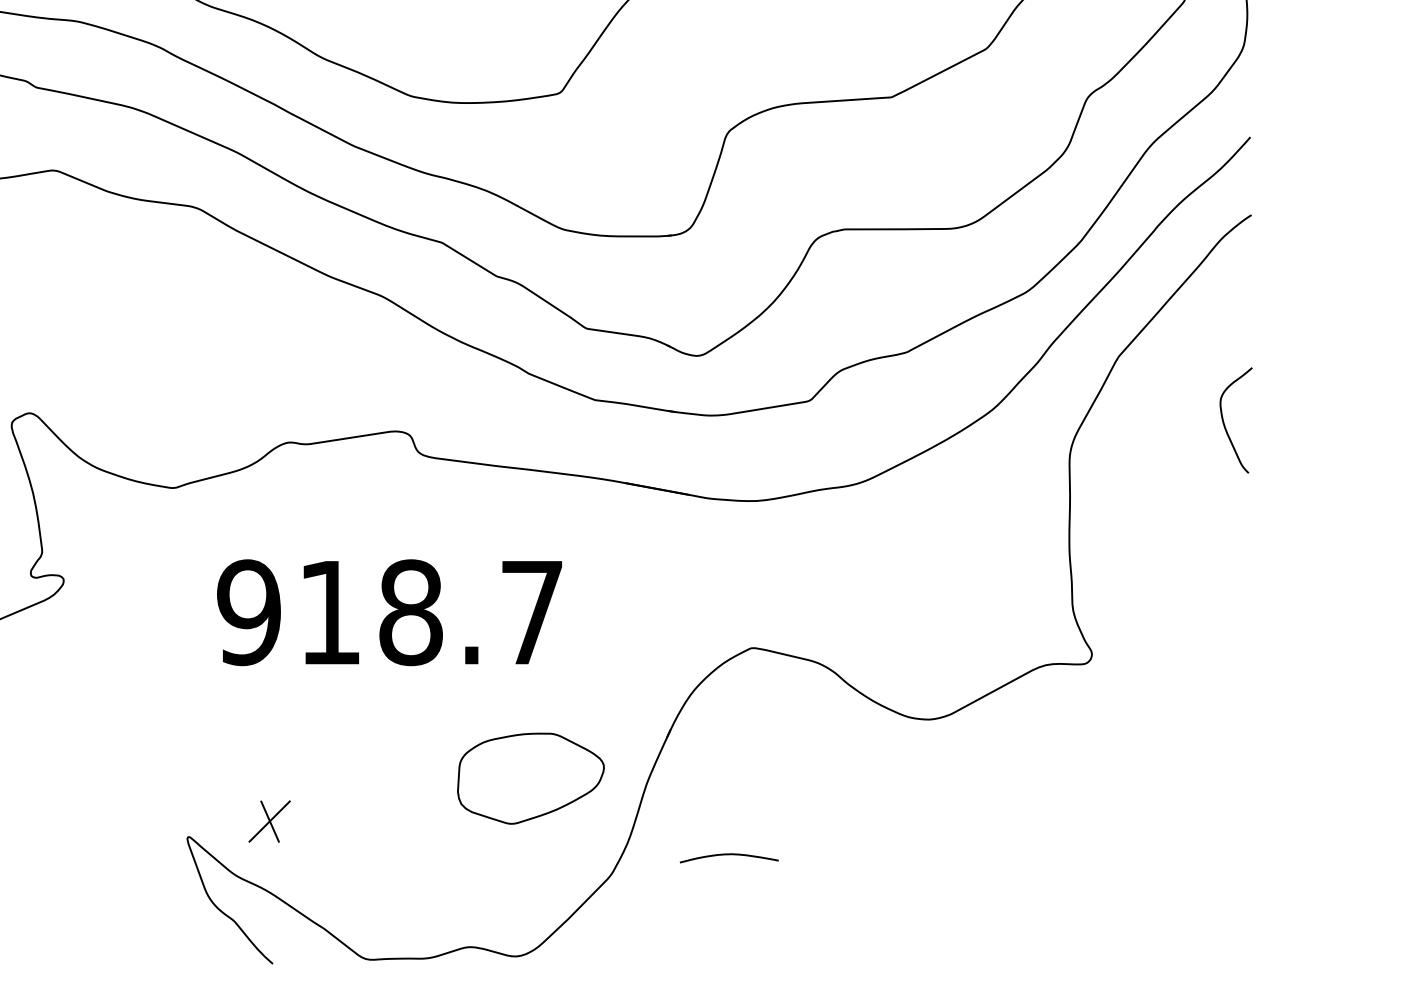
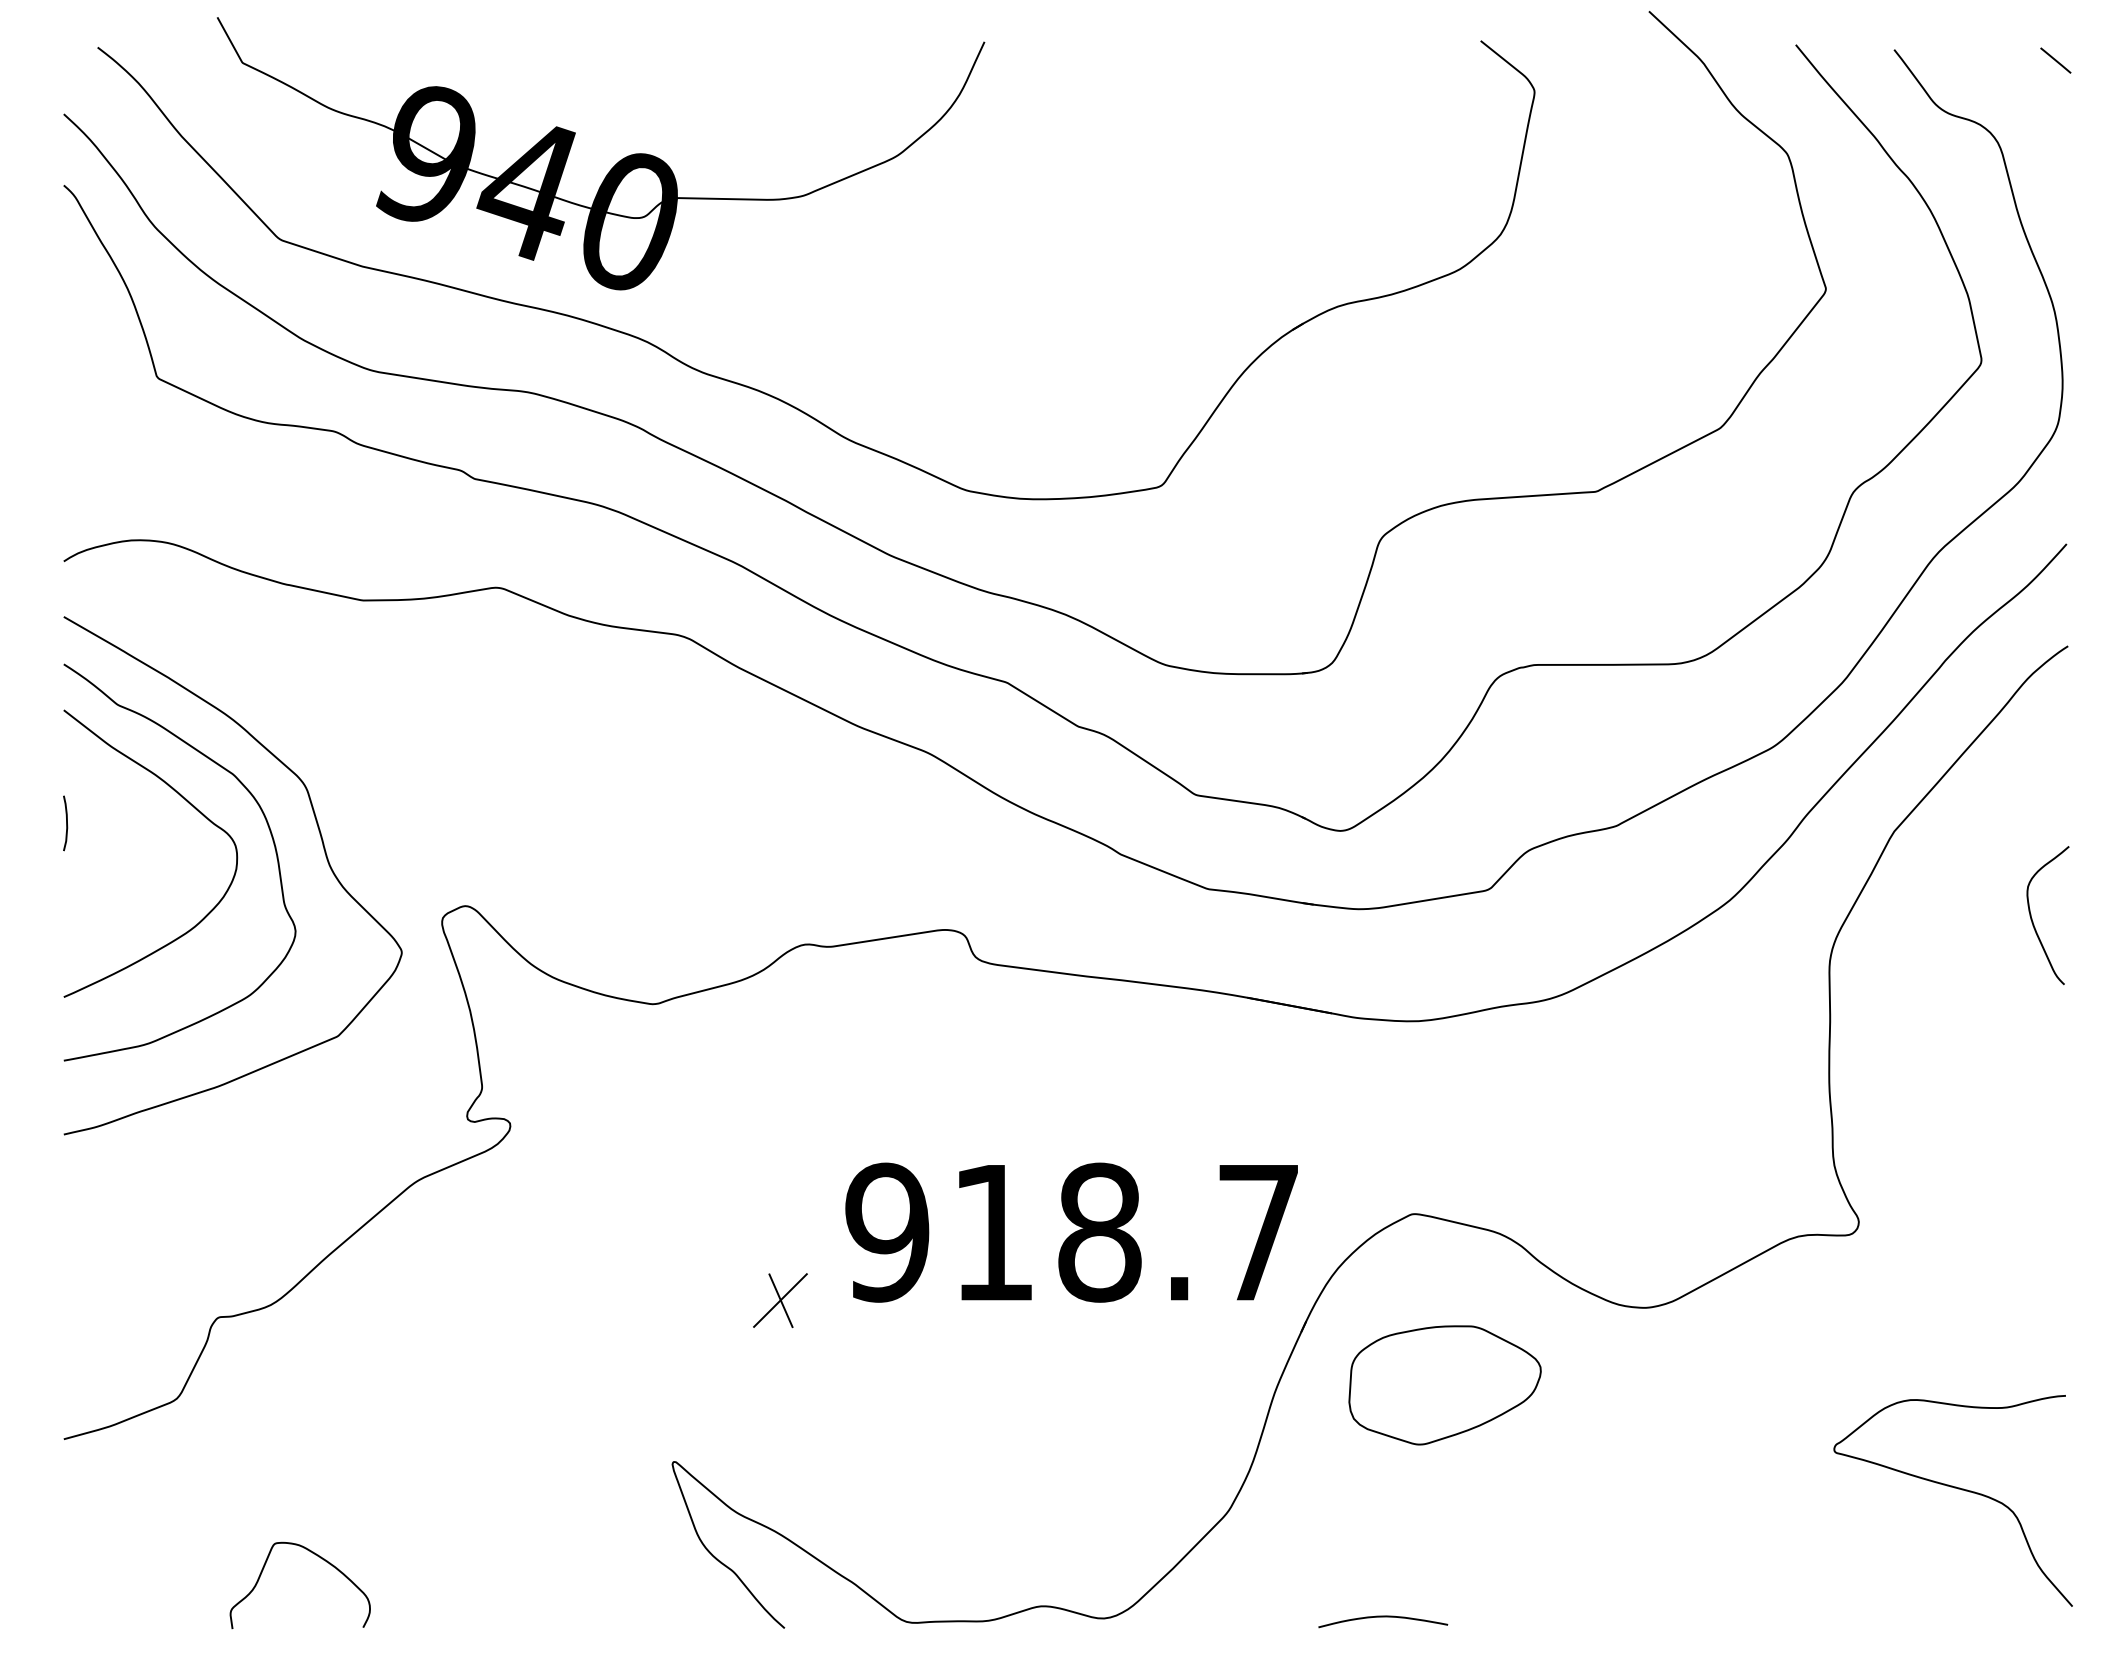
text: (389, 612) -> (1071, 1232), moved
part: (530, 778) -> (1444, 1385), moved
part: (269, 821) -> (780, 1300), moved
curve: (729, 855) -> (1383, 1617), moved
curve: (1164, 857) -> (1954, 1488), added

